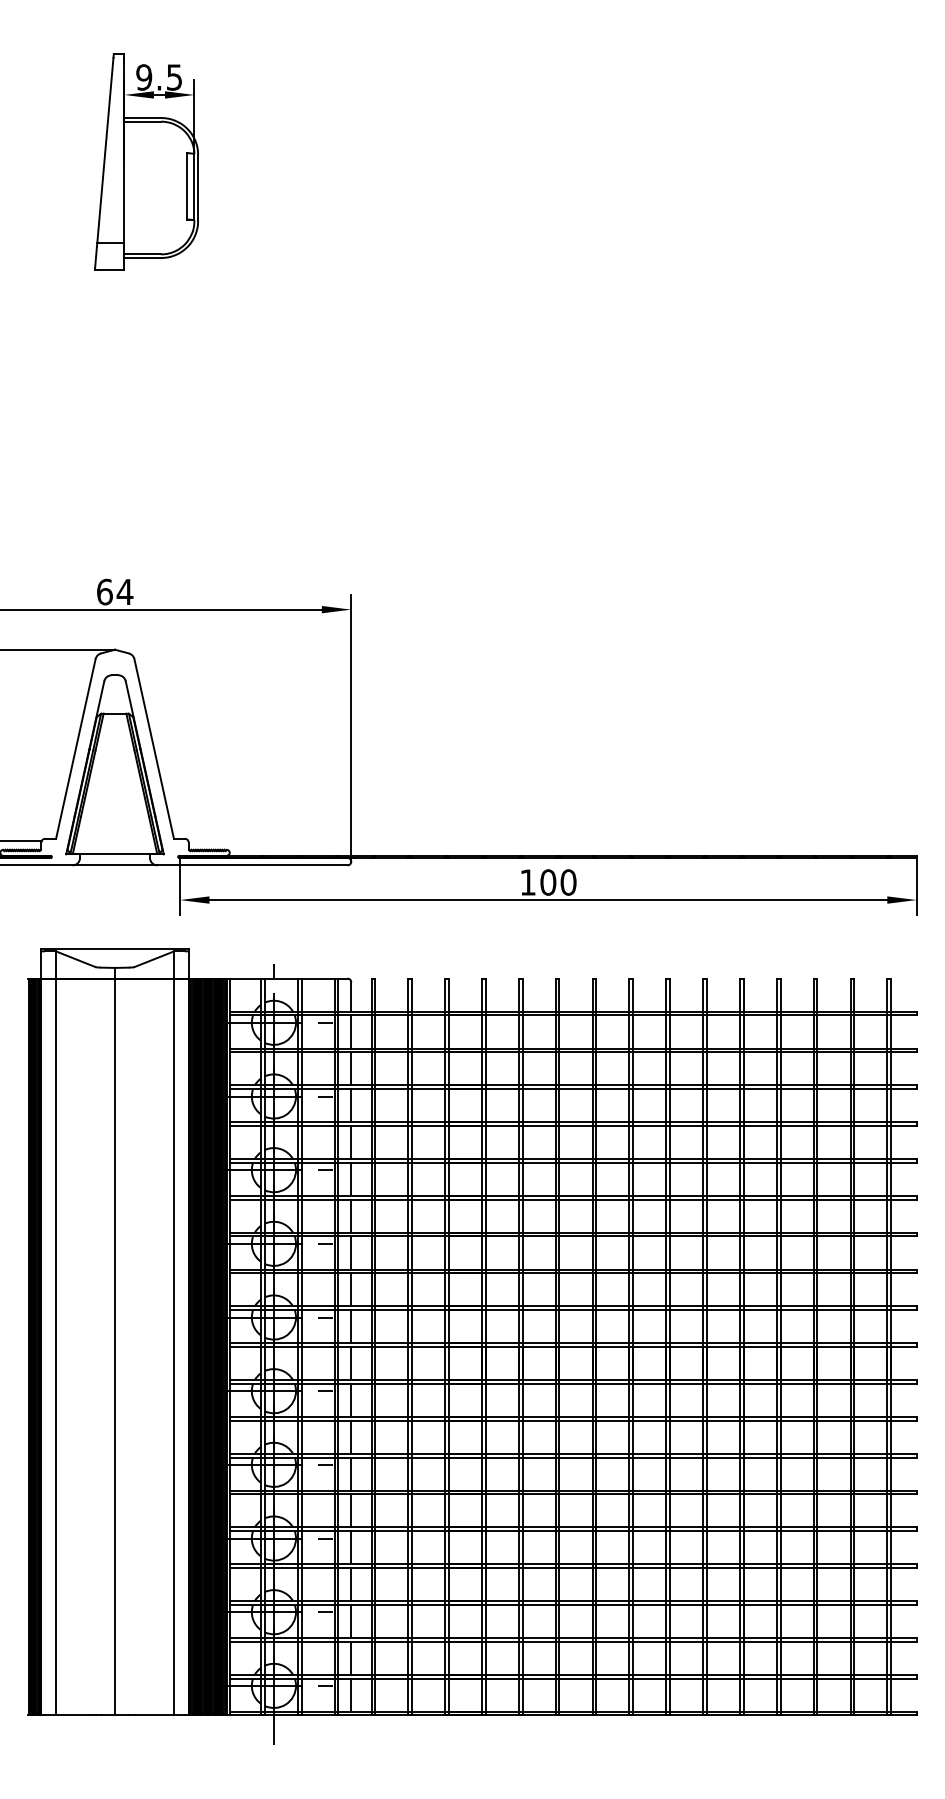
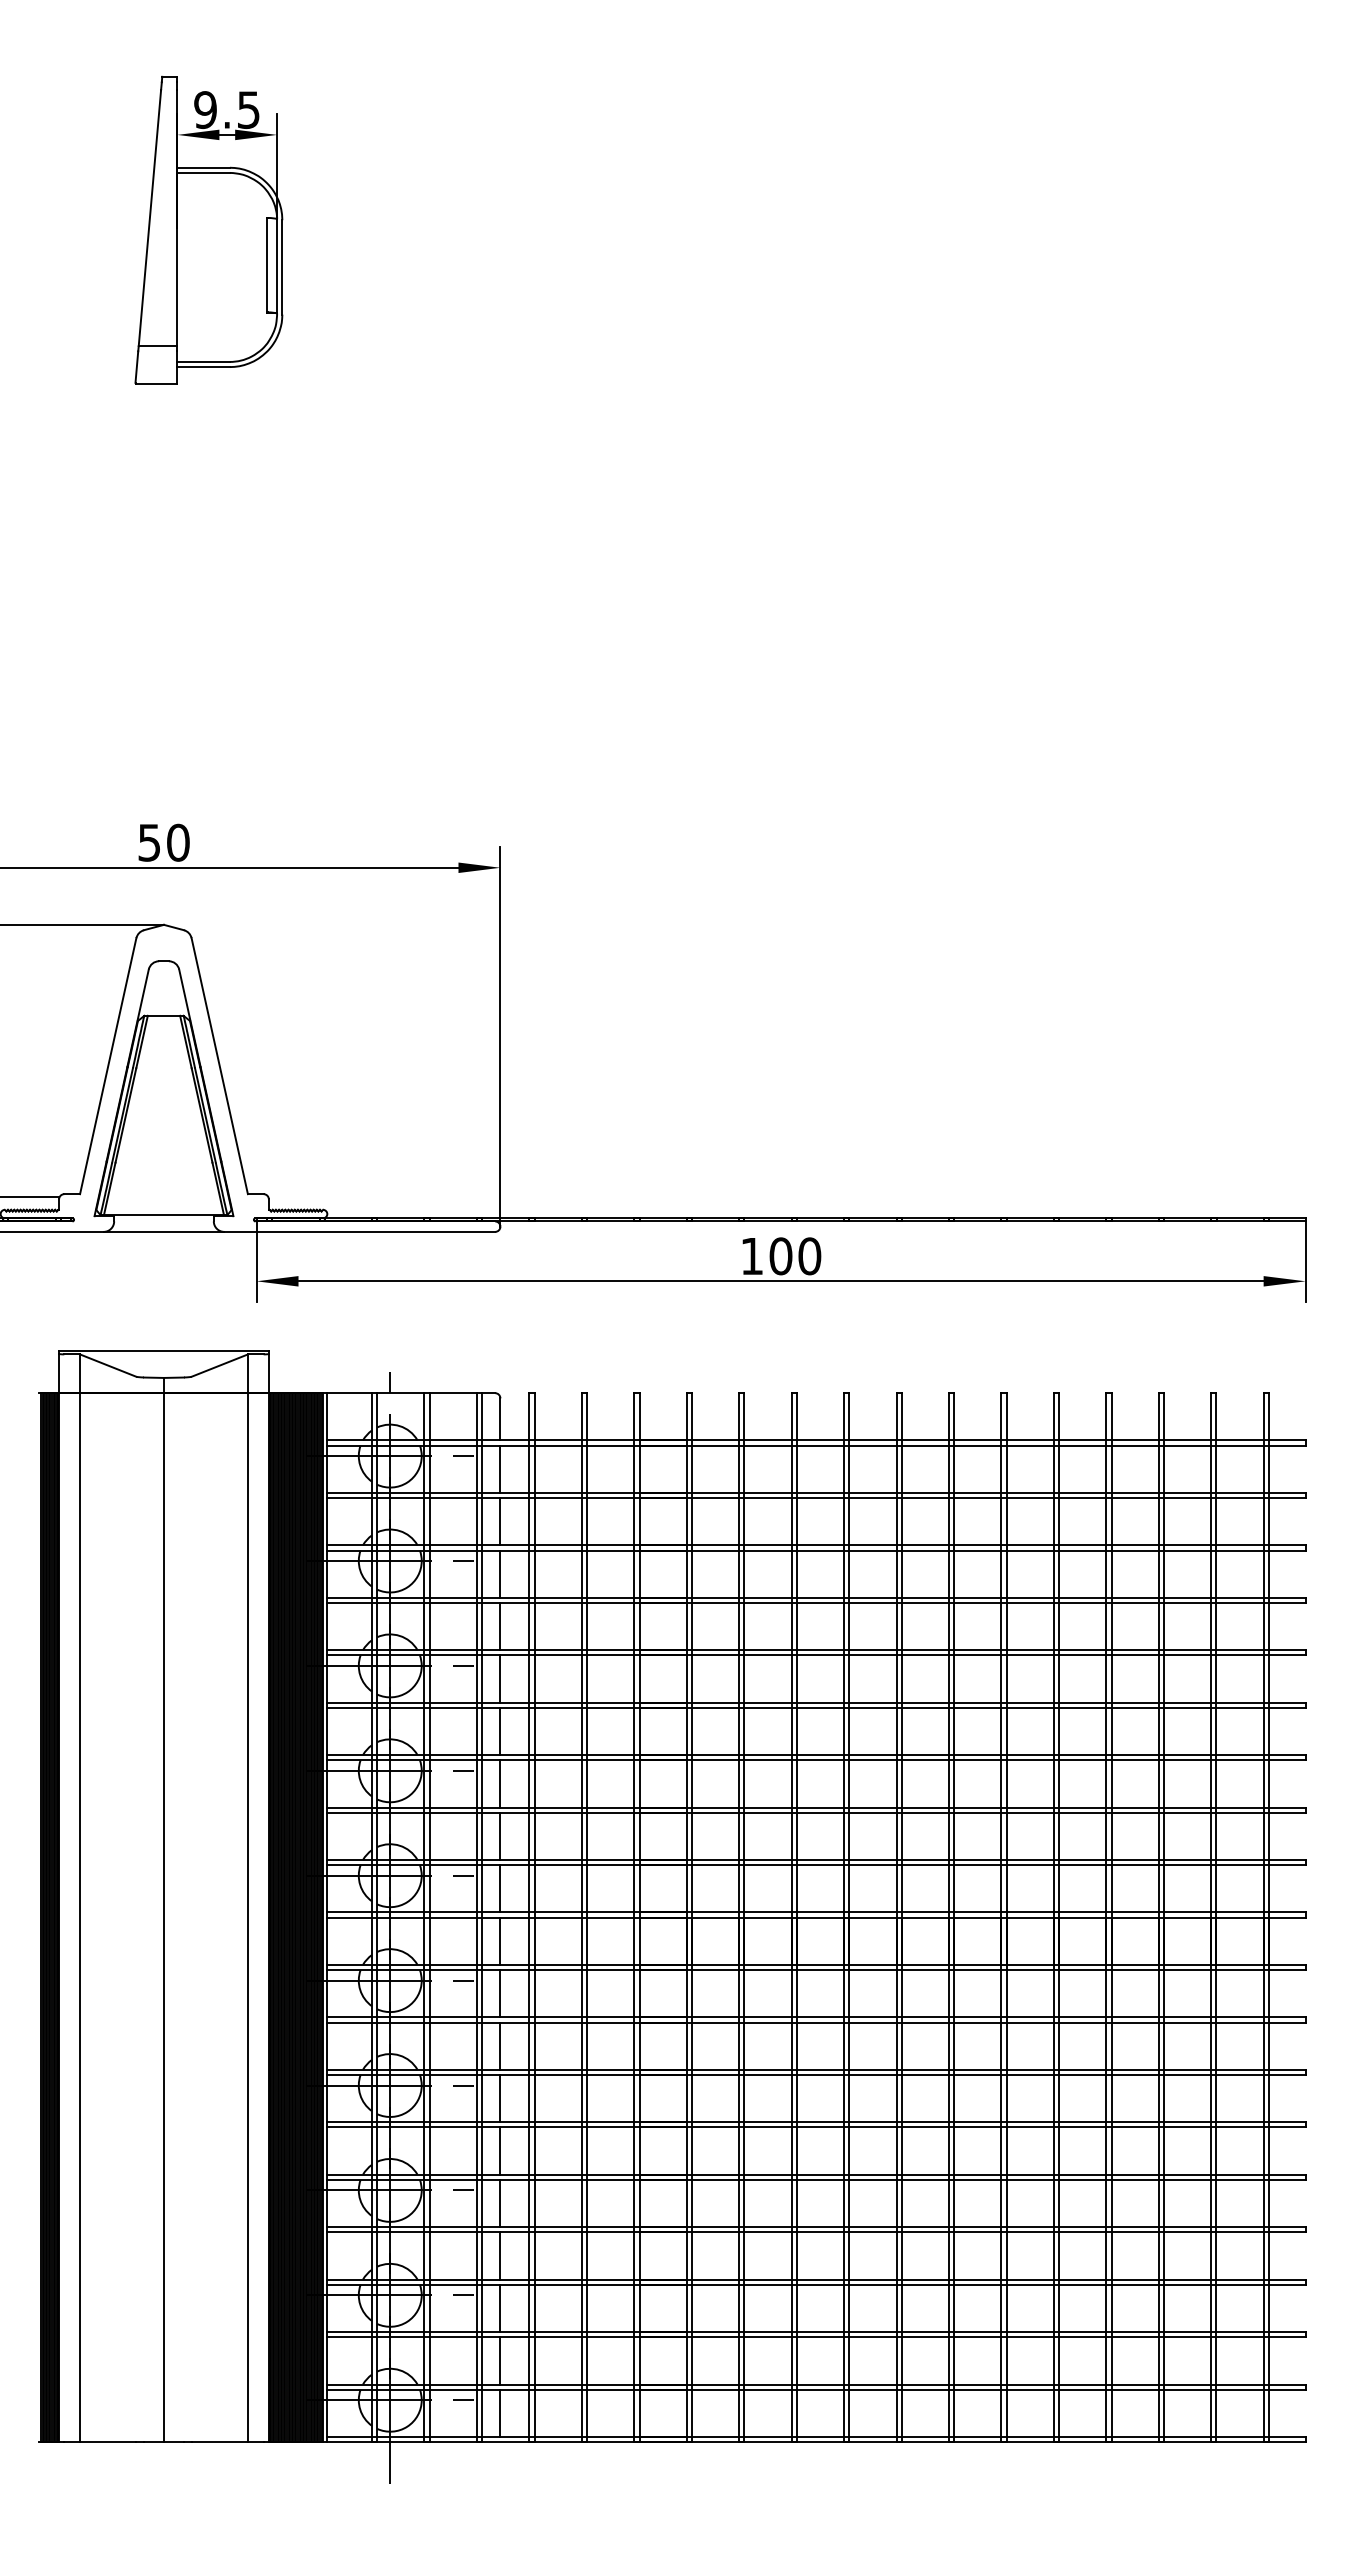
text: (115, 591) -> (164, 842), 64 -> 50

